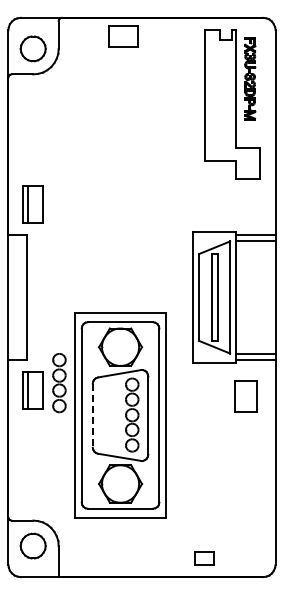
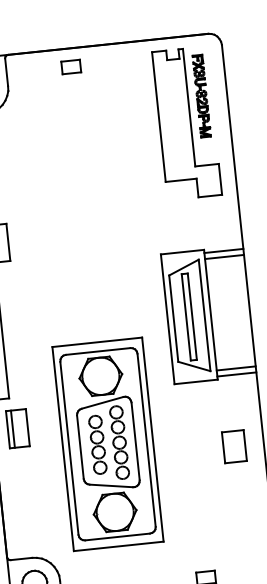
part: (123, 36) -> (71, 67), size x0.62
part: (59, 383) -> (97, 445), moved
part: (245, 396) -> (233, 447), moved
line: (92, 416) -> (80, 448), dashed -> solid

